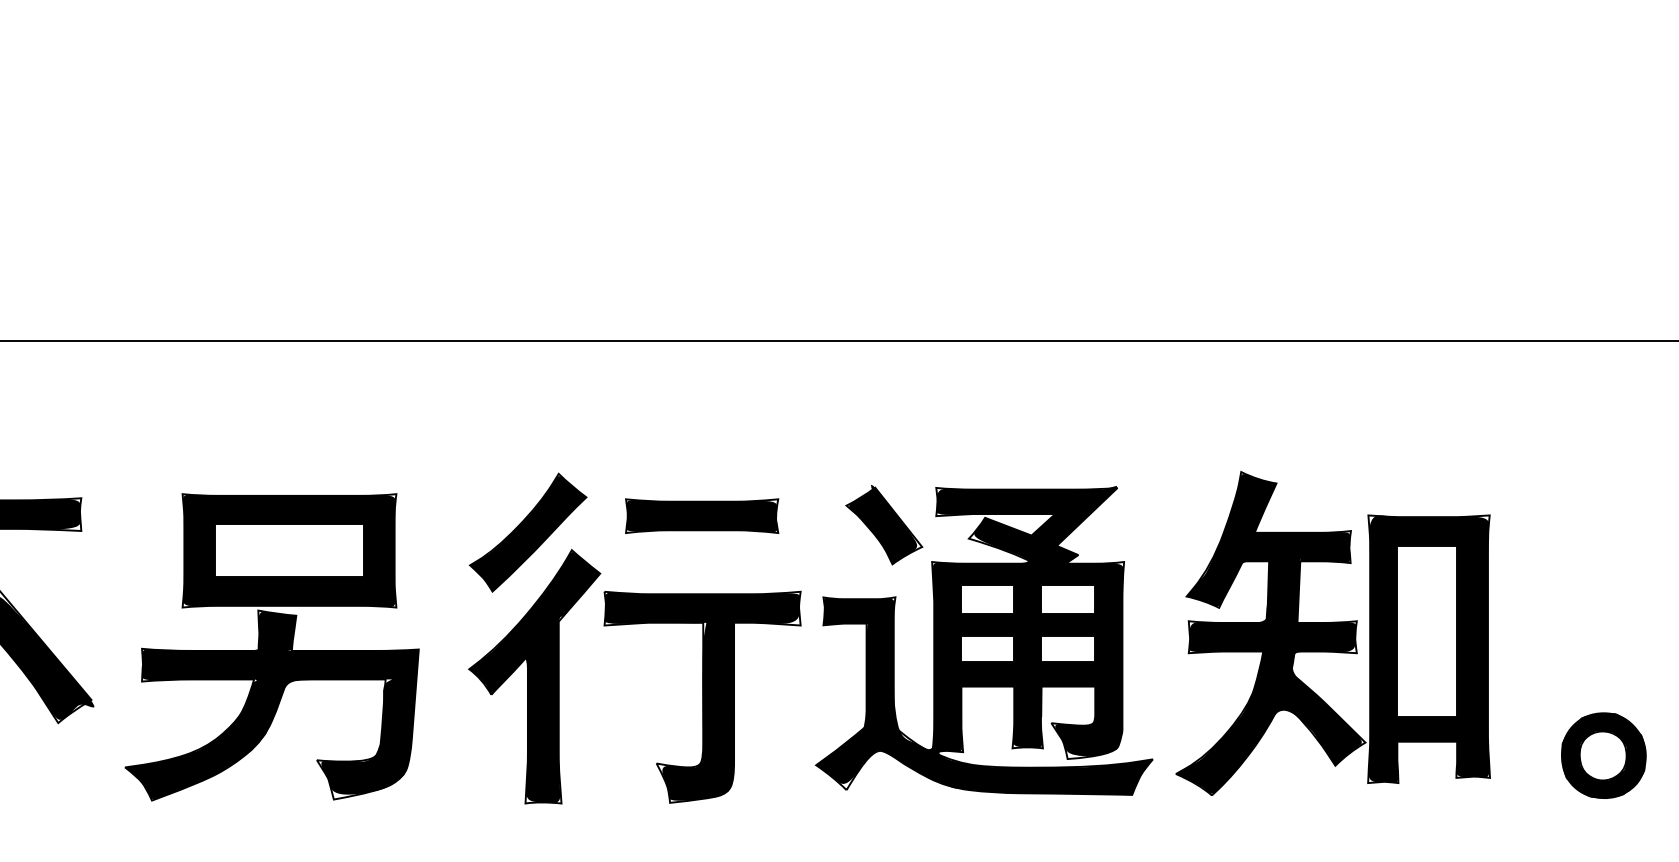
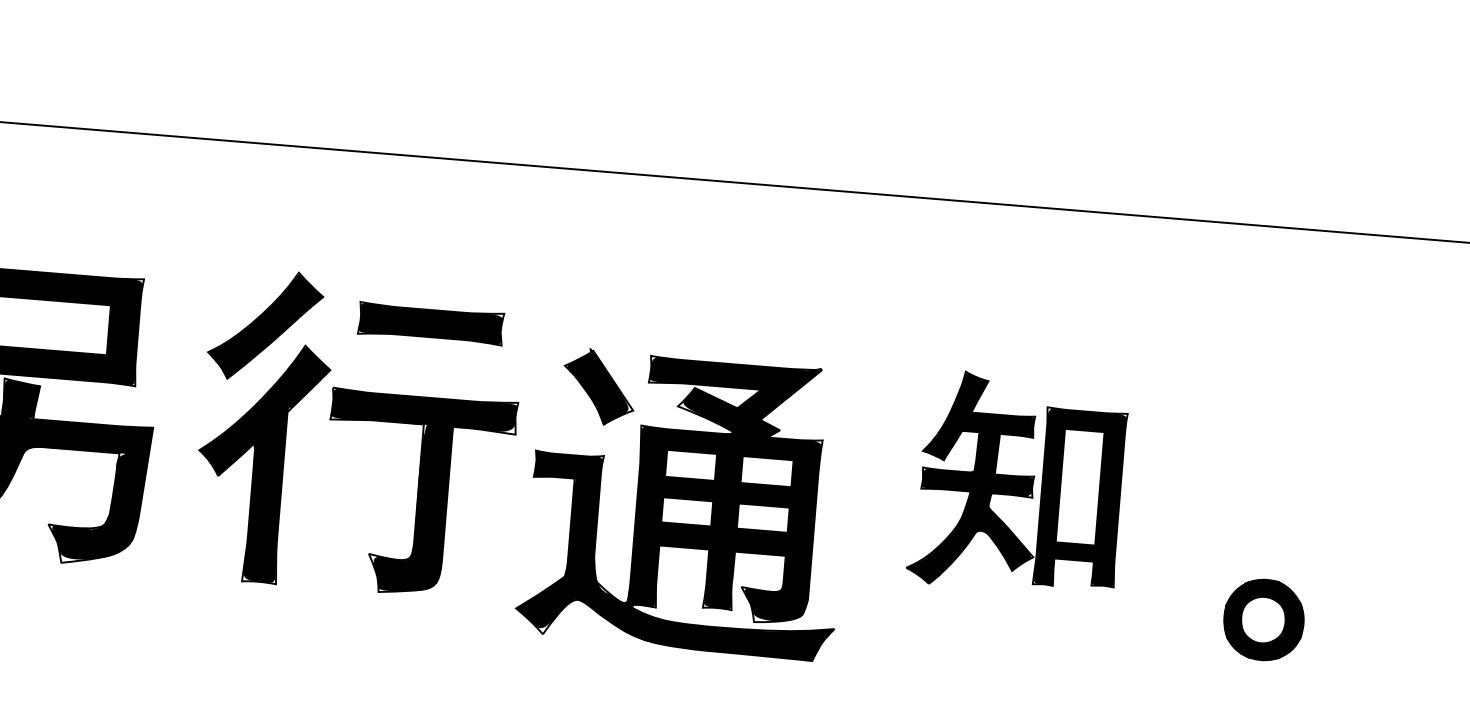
part: (1332, 632) -> (1017, 482), size x0.7
part: (983, 640) -> (683, 503), moved

